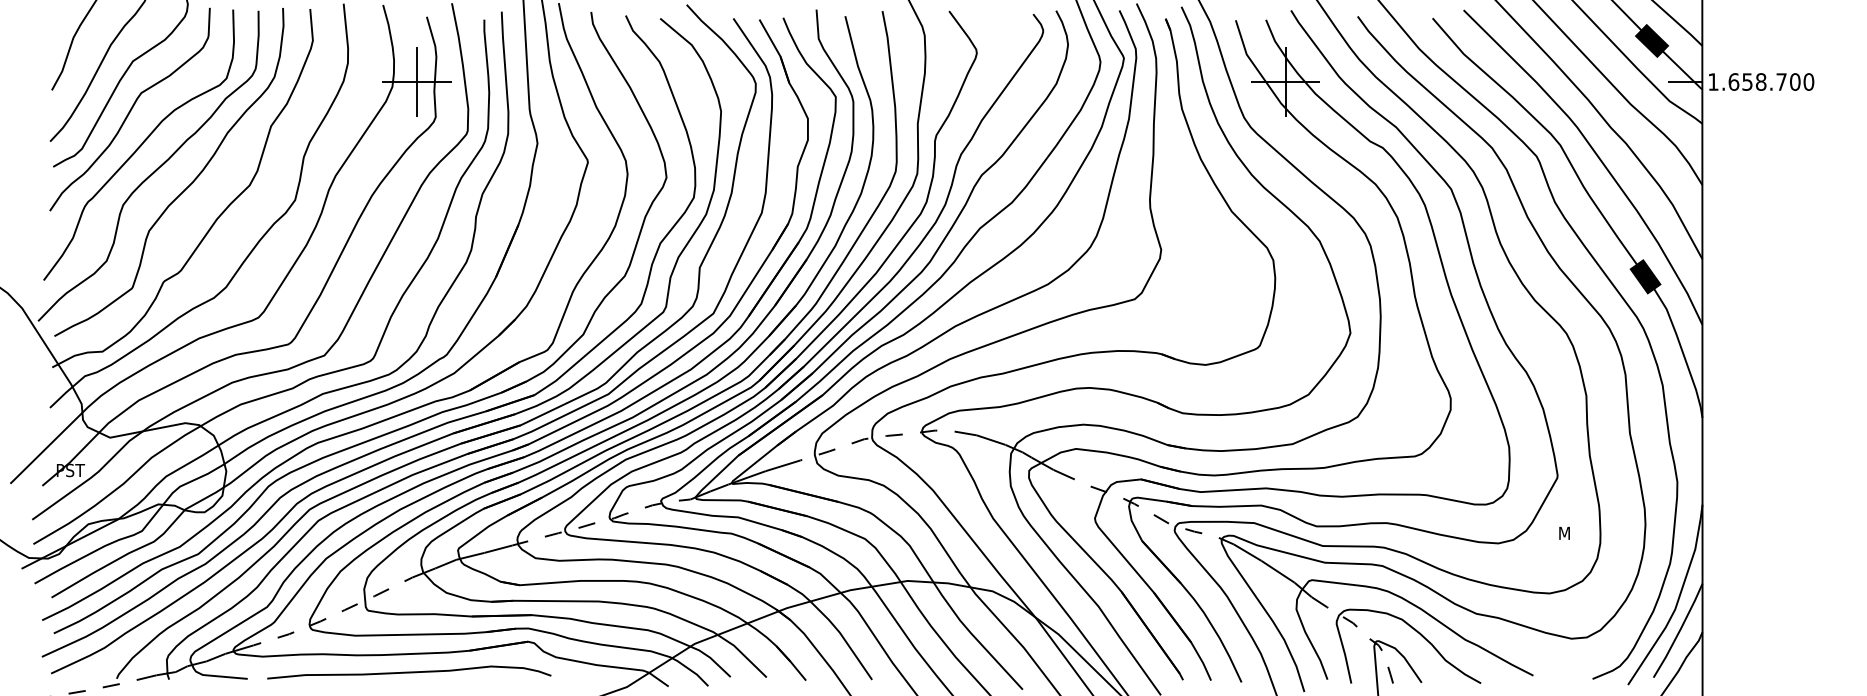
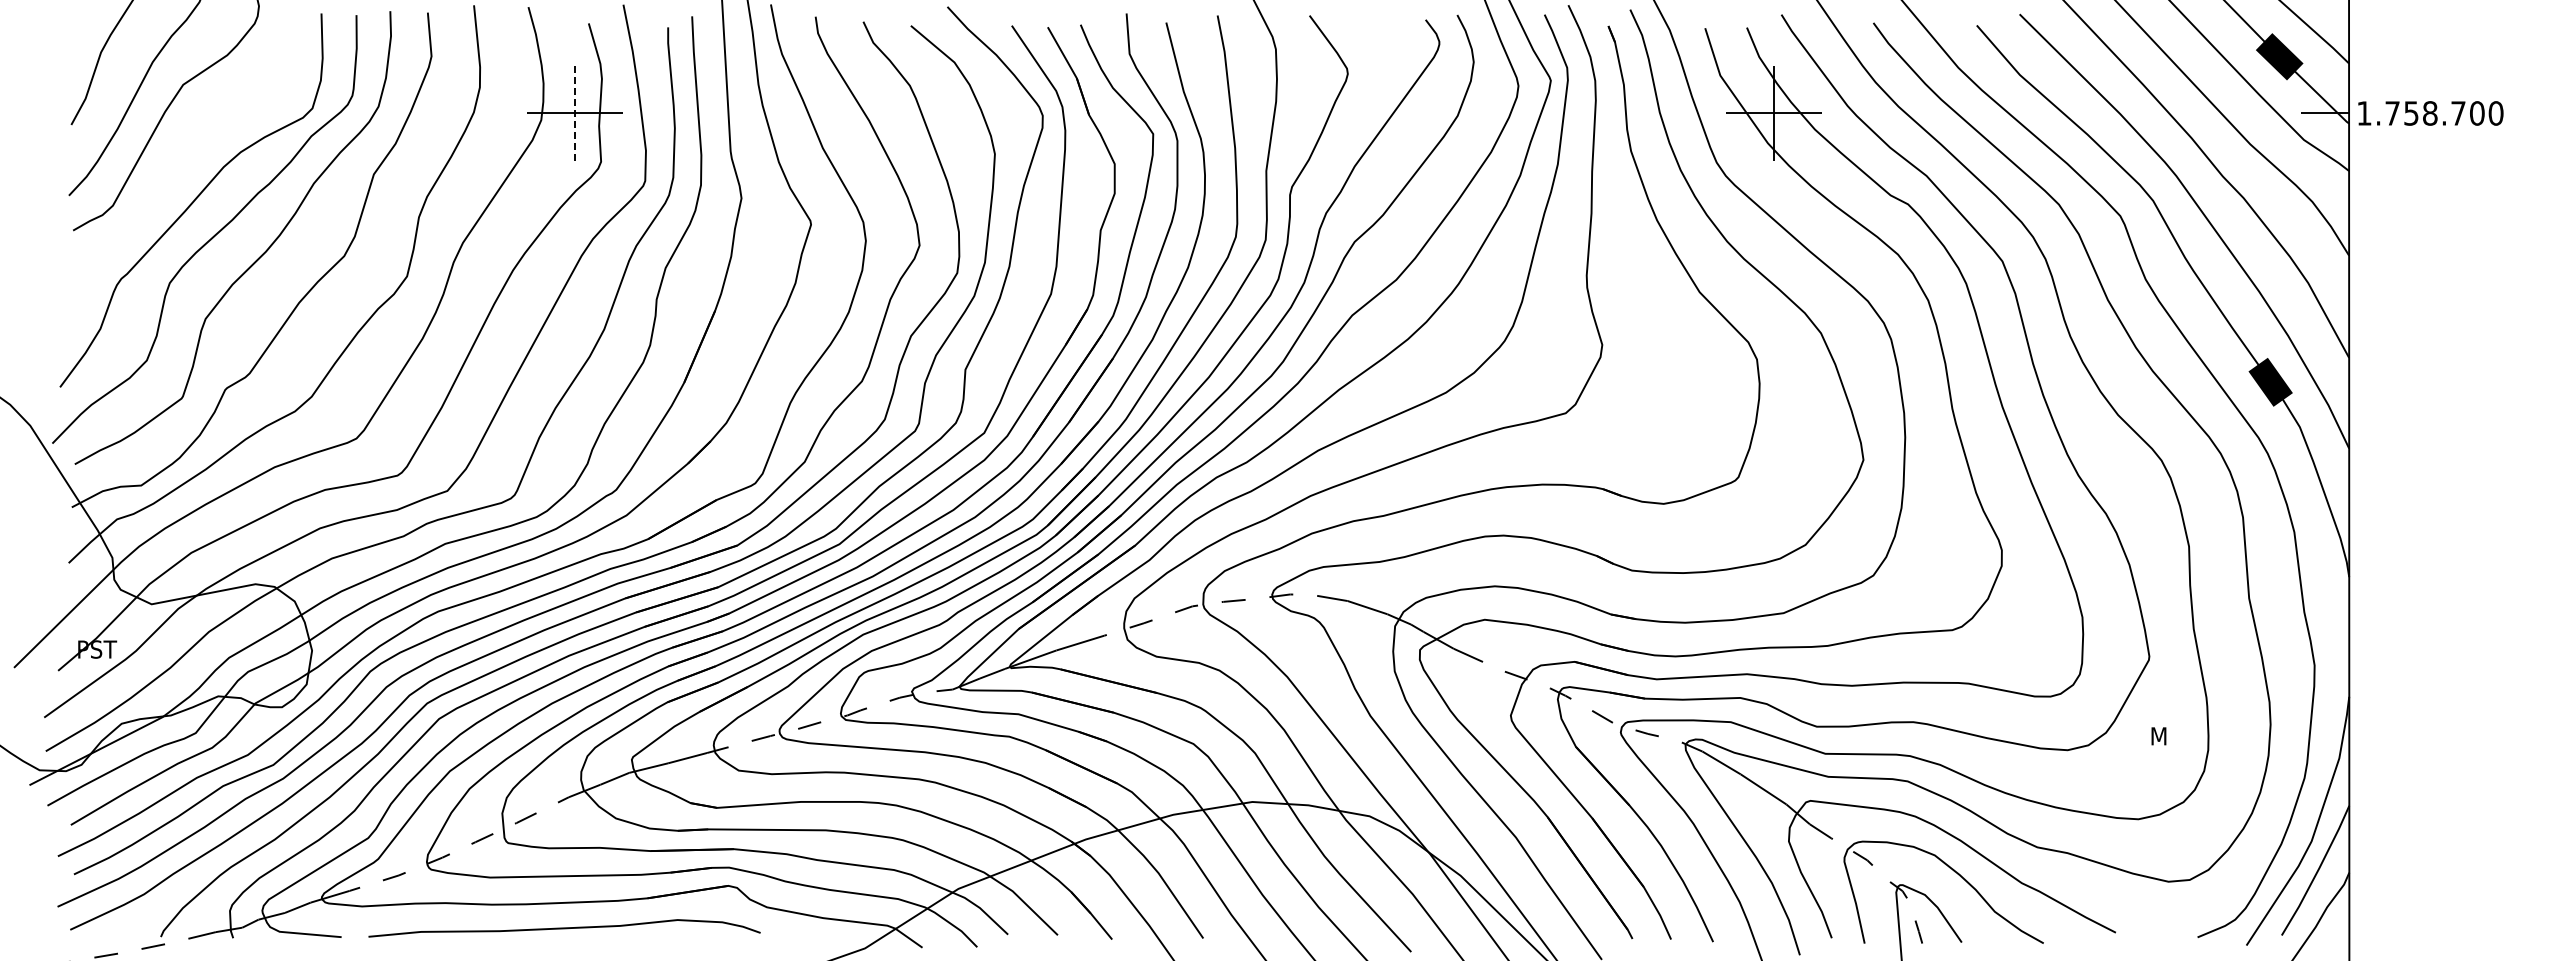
line: (417, 82) -> (575, 113), solid -> dashed
text: (1733, 82) -> (2392, 113), 1.658.700 -> 1.758.700
curve: (130, 109) -> (179, 151), removed

